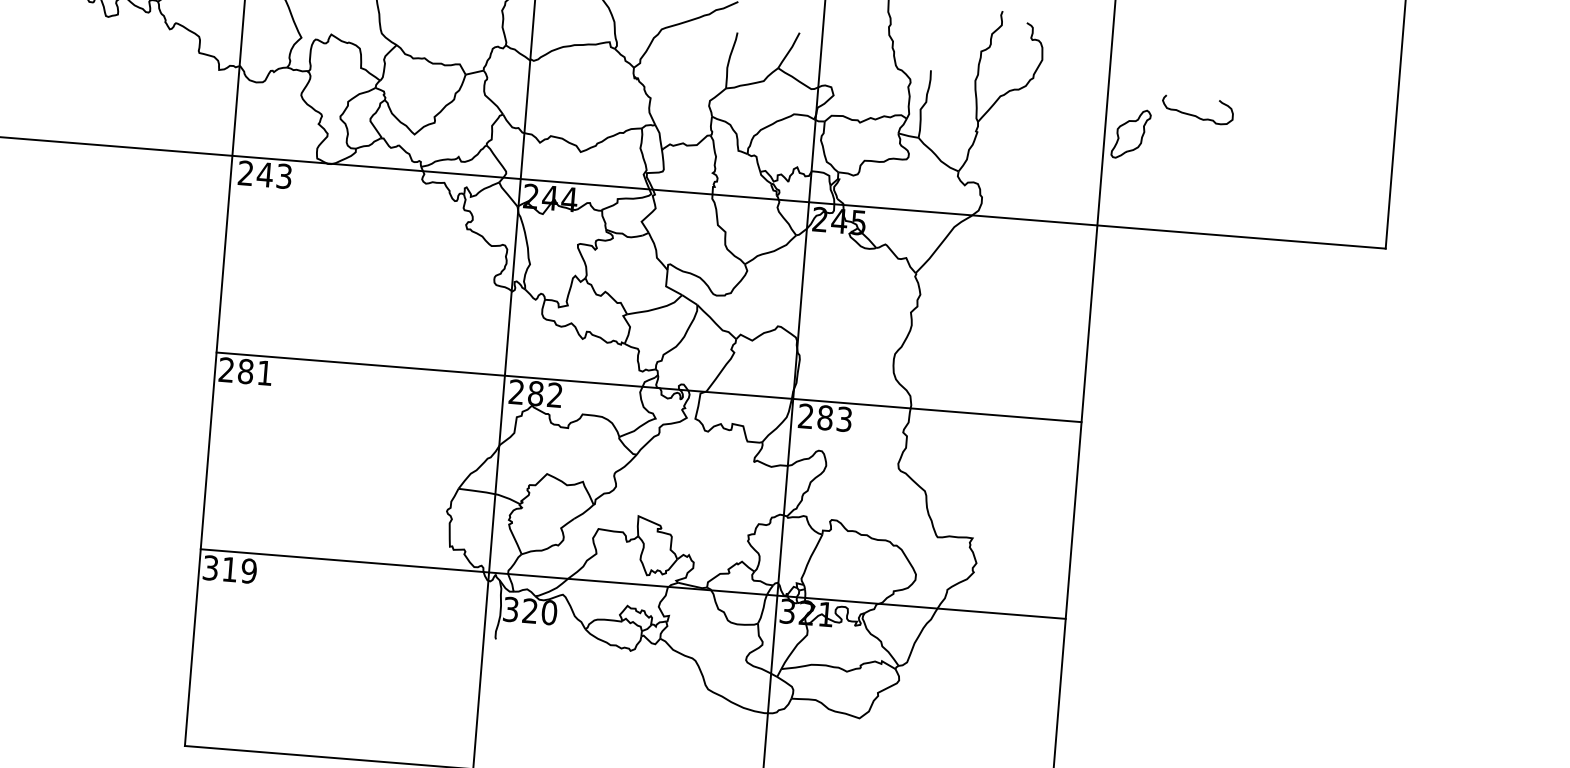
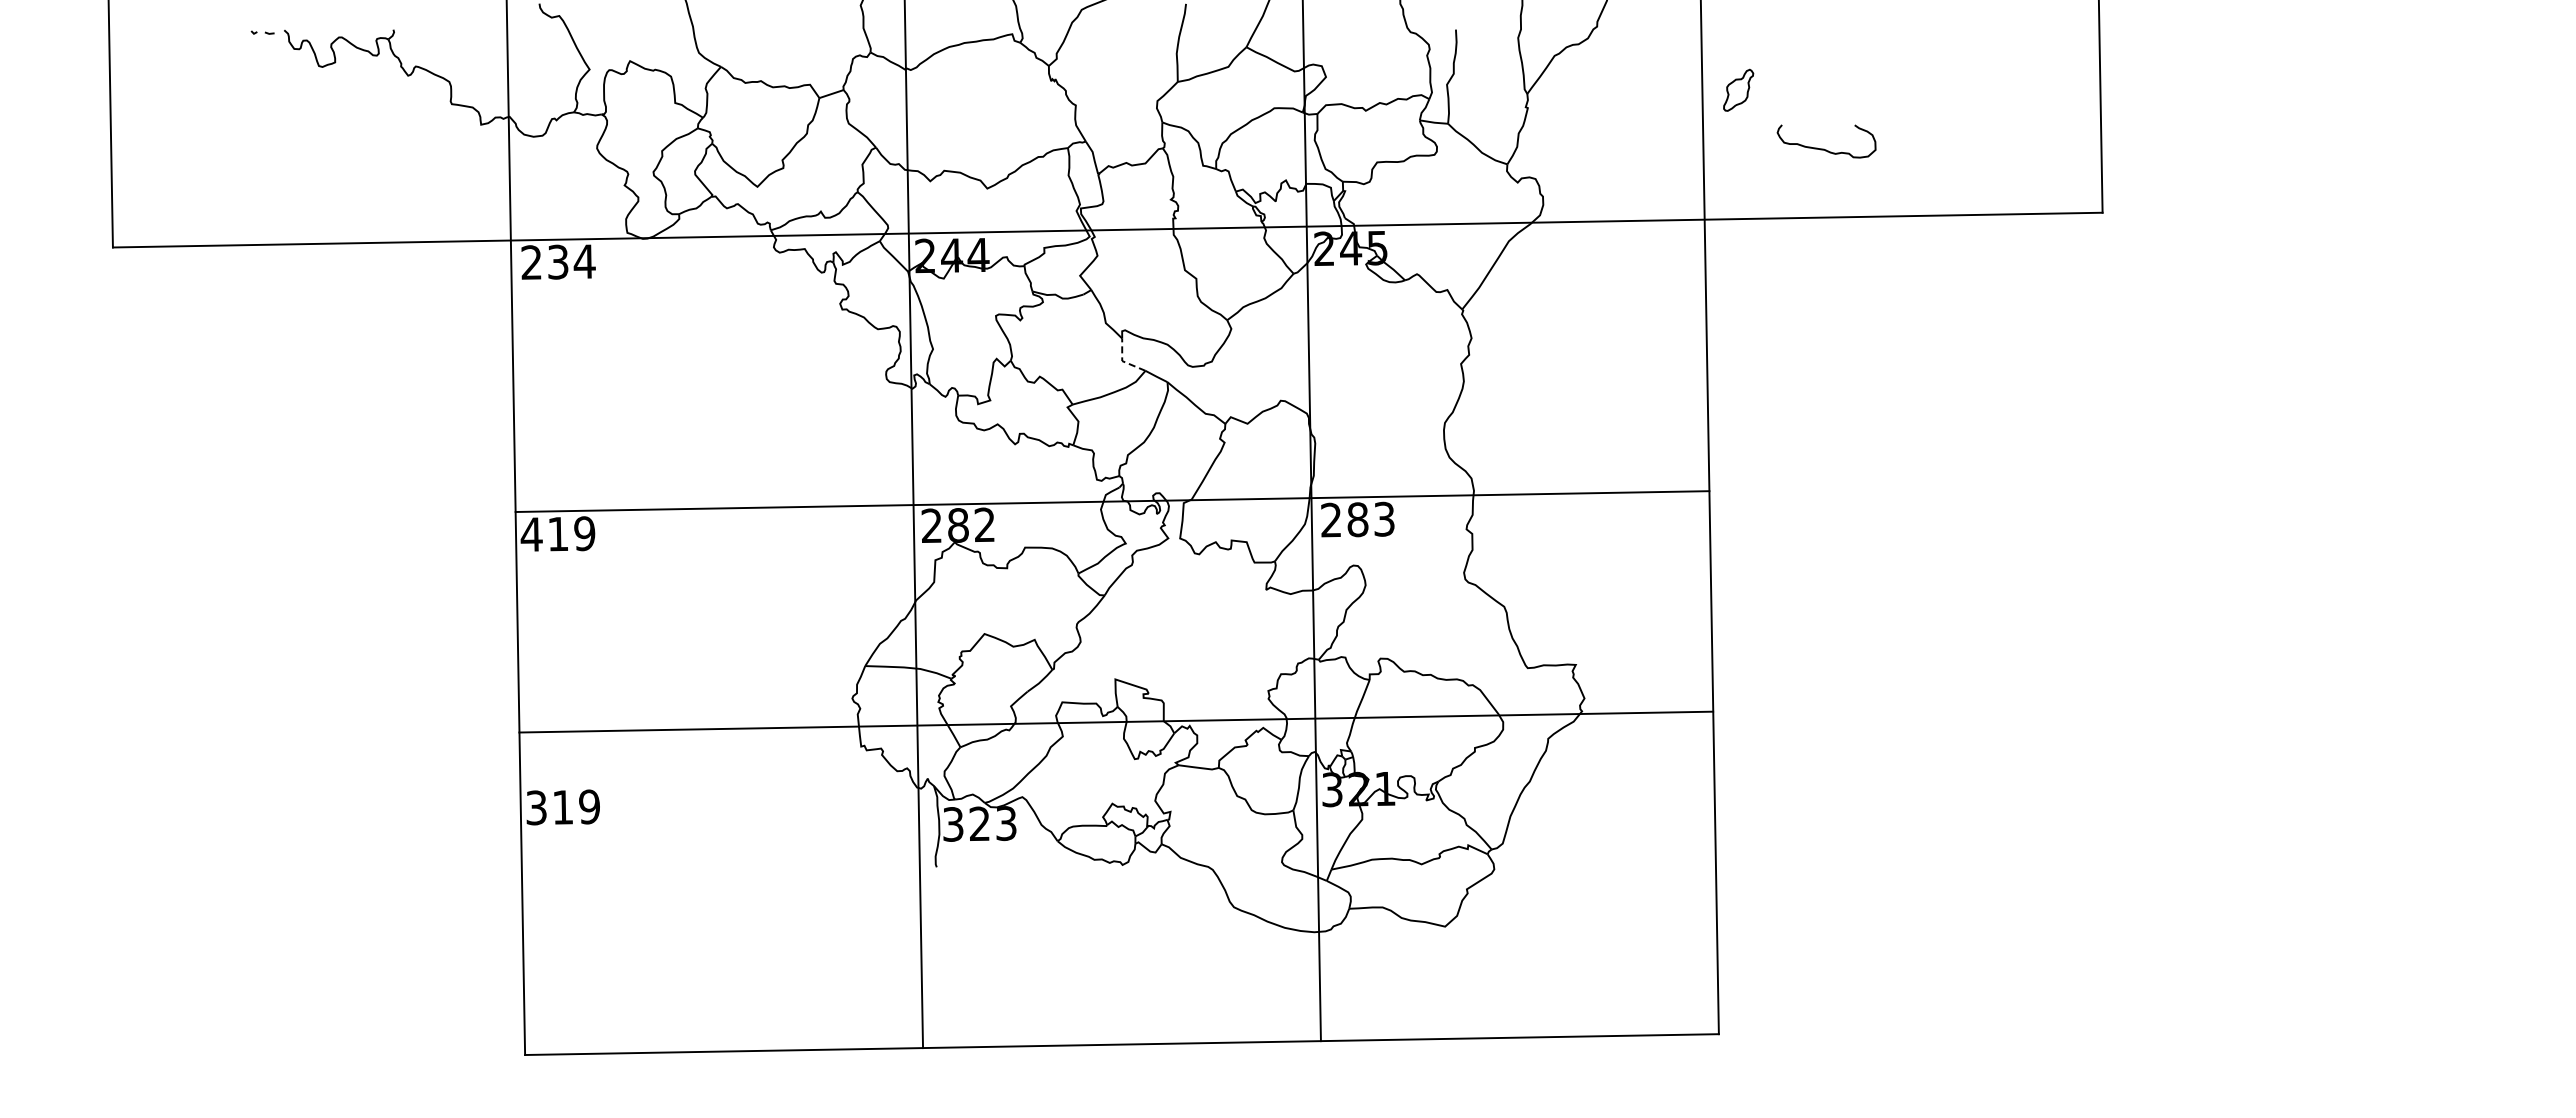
curve: (1194, 115) -> (1823, 148), moved
part: (1131, 134) -> (1738, 90), size x0.6
text: (274, 175) -> (571, 261), 243 -> 234
line: (666, 286) -> (1123, 361), solid -> dashed
text: (245, 371) -> (557, 533), 281 -> 419
line: (633, 583) -> (1116, 721), moved
text: (549, 612) -> (1006, 823), 320 -> 323

